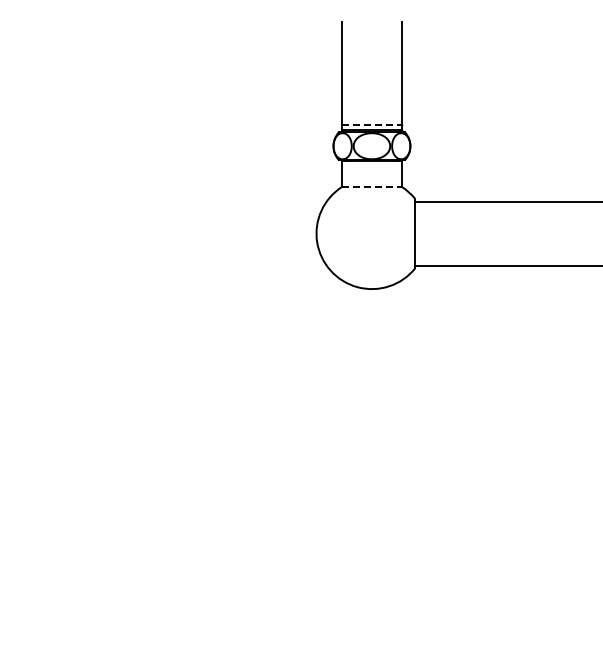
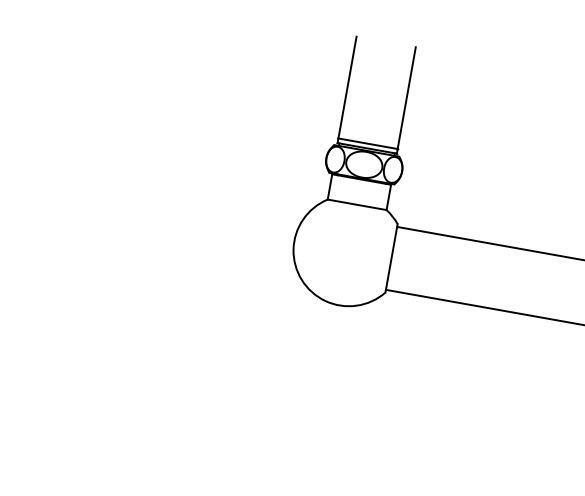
line: (372, 124) -> (368, 143), dashed -> solid
line: (371, 186) -> (356, 204), dashed -> solid

